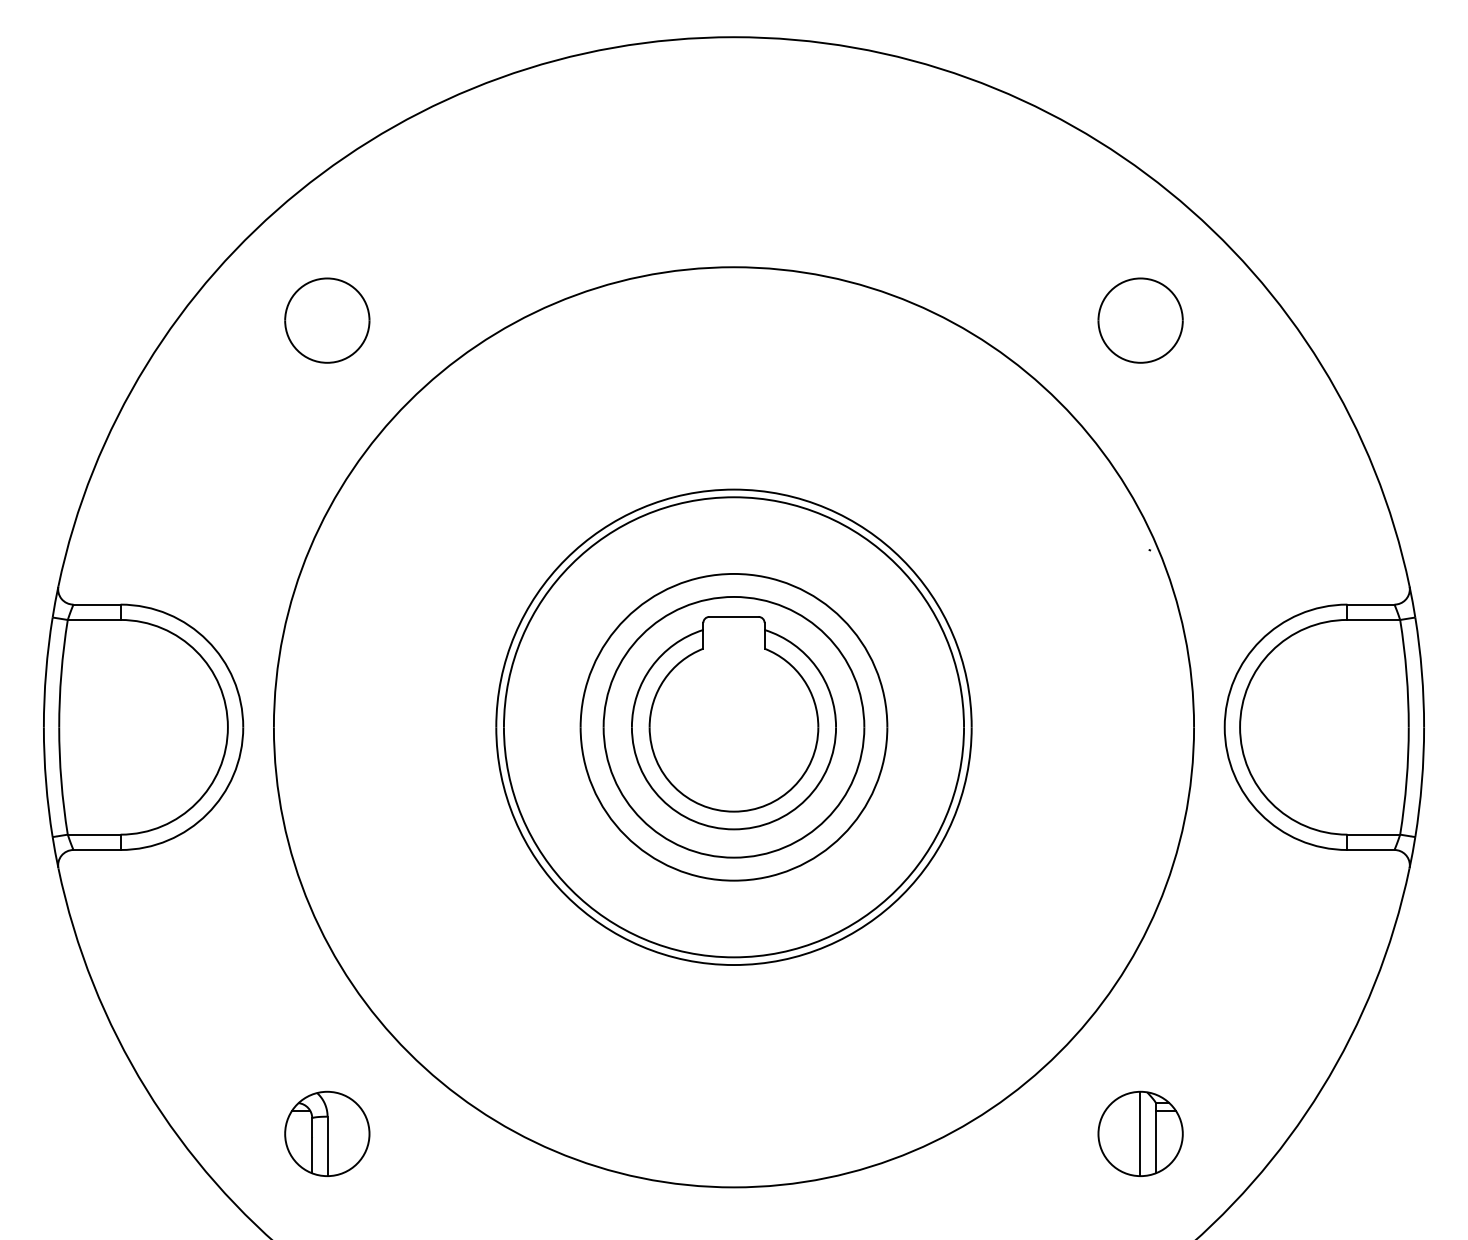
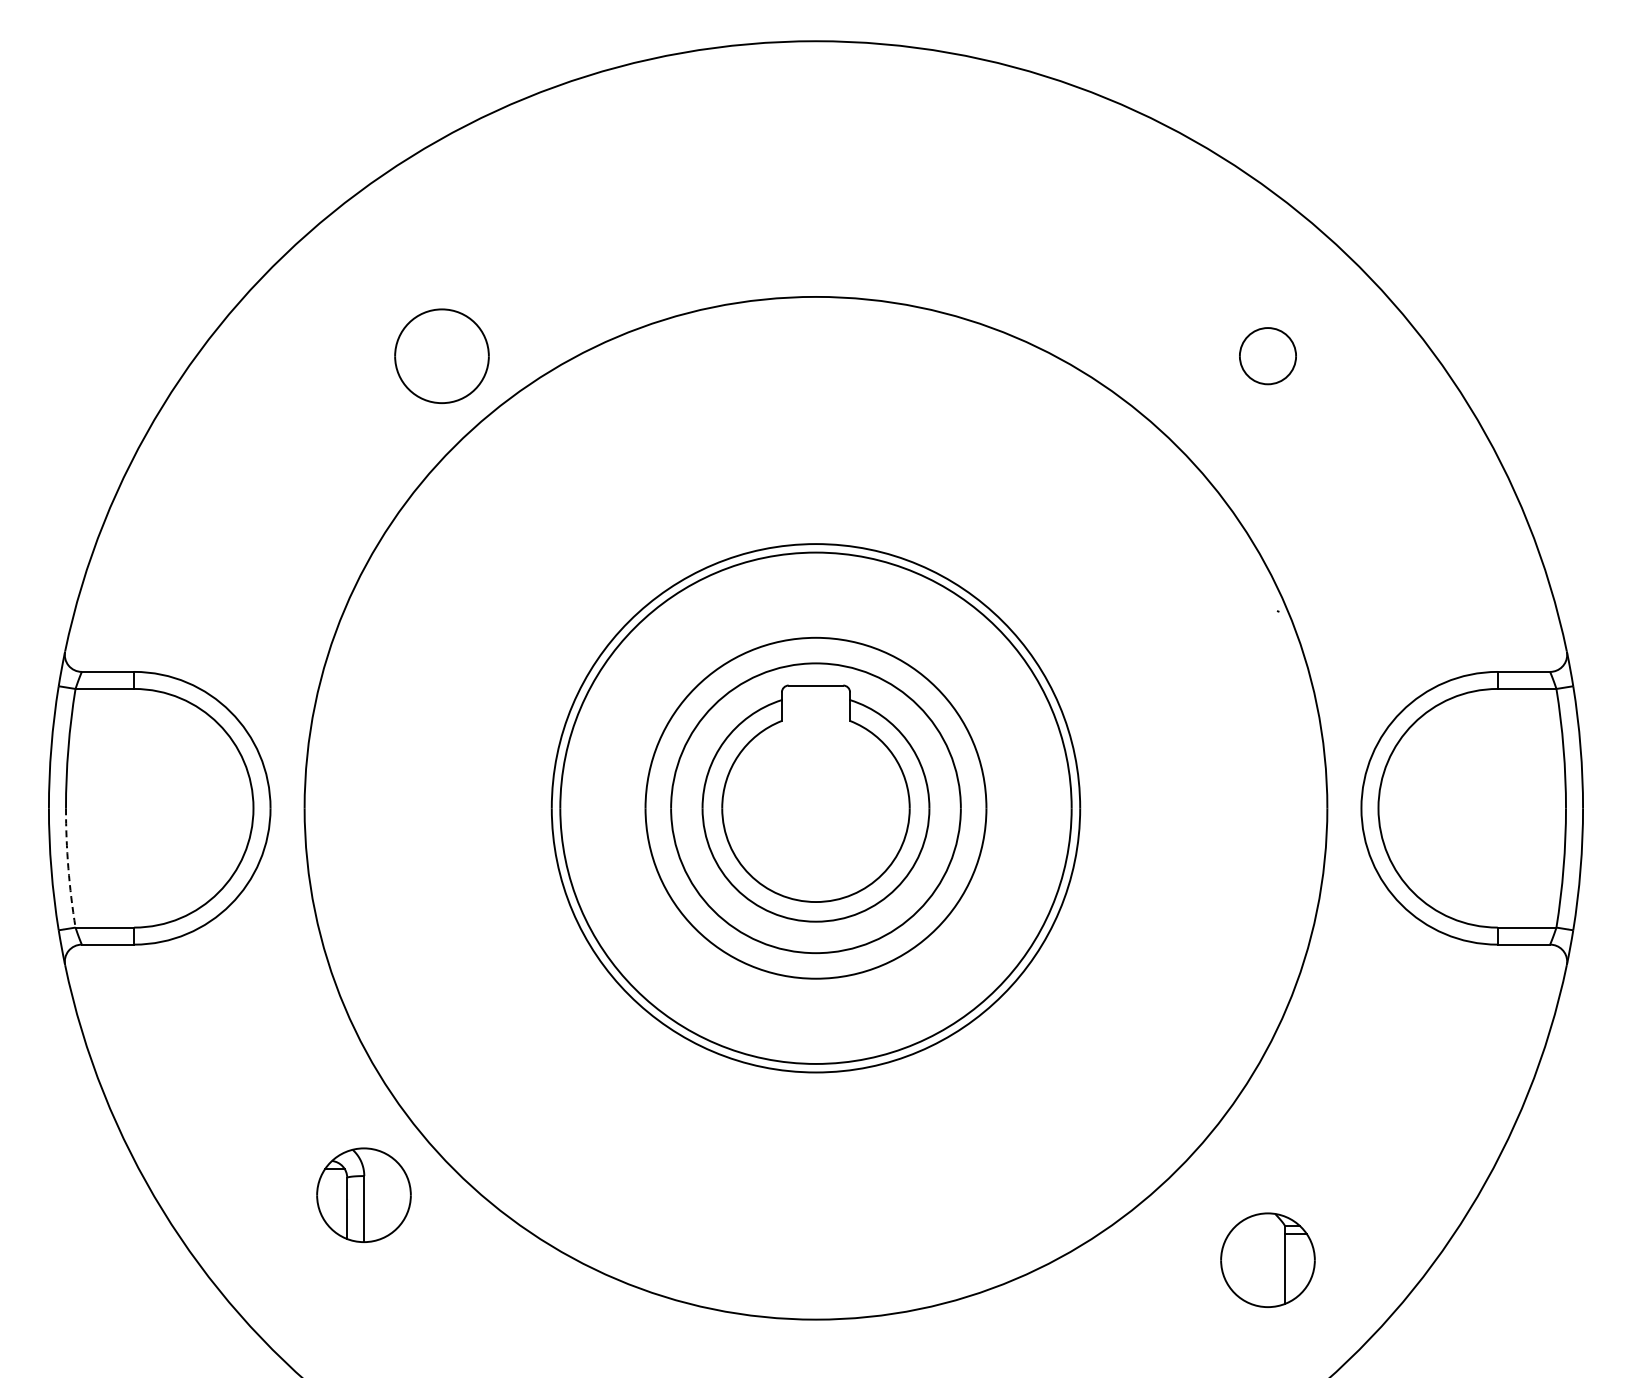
part: (326, 319) -> (441, 355), moved
part: (1140, 319) -> (1267, 355), size x0.6
arc: (61, 781) -> (68, 868), solid -> dashed
part: (326, 1133) -> (363, 1194), moved
line: (1140, 1134) -> (1267, 1260), removed

